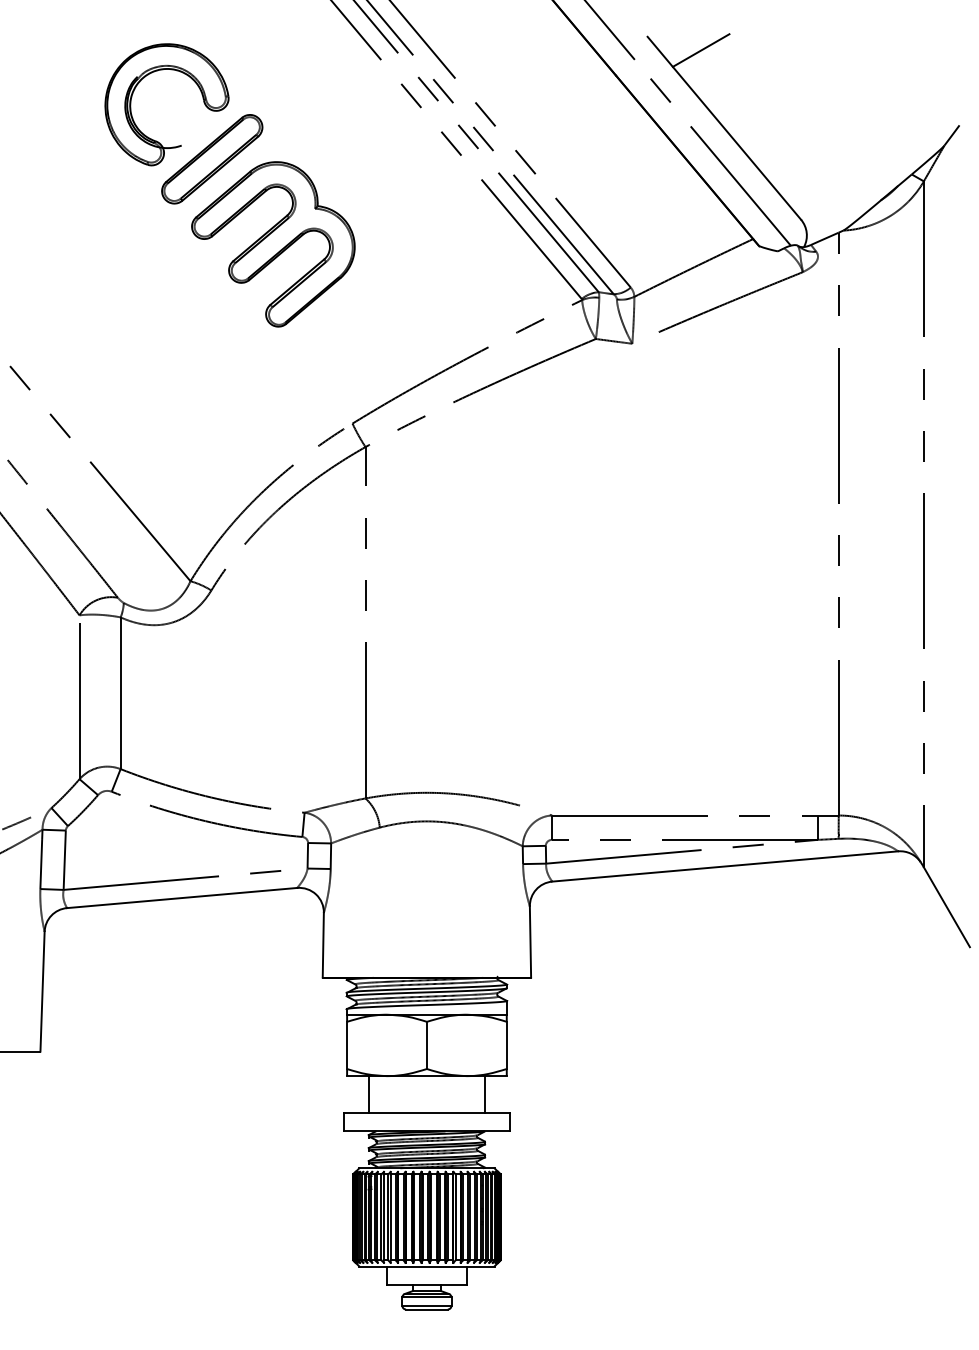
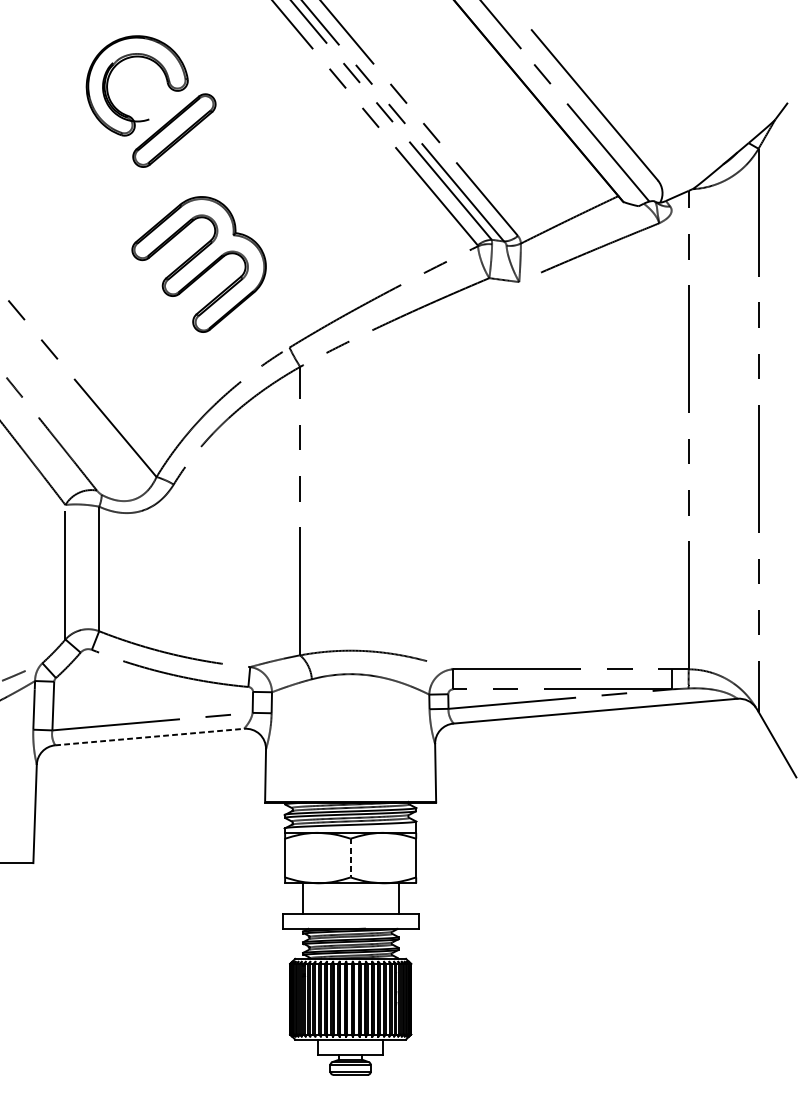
line: (700, 50) -> (575, 41), removed
part: (273, 244) -> (199, 264), moved
line: (182, 898) -> (149, 737), solid -> dashed
line: (426, 1045) -> (350, 858), solid -> dashed

